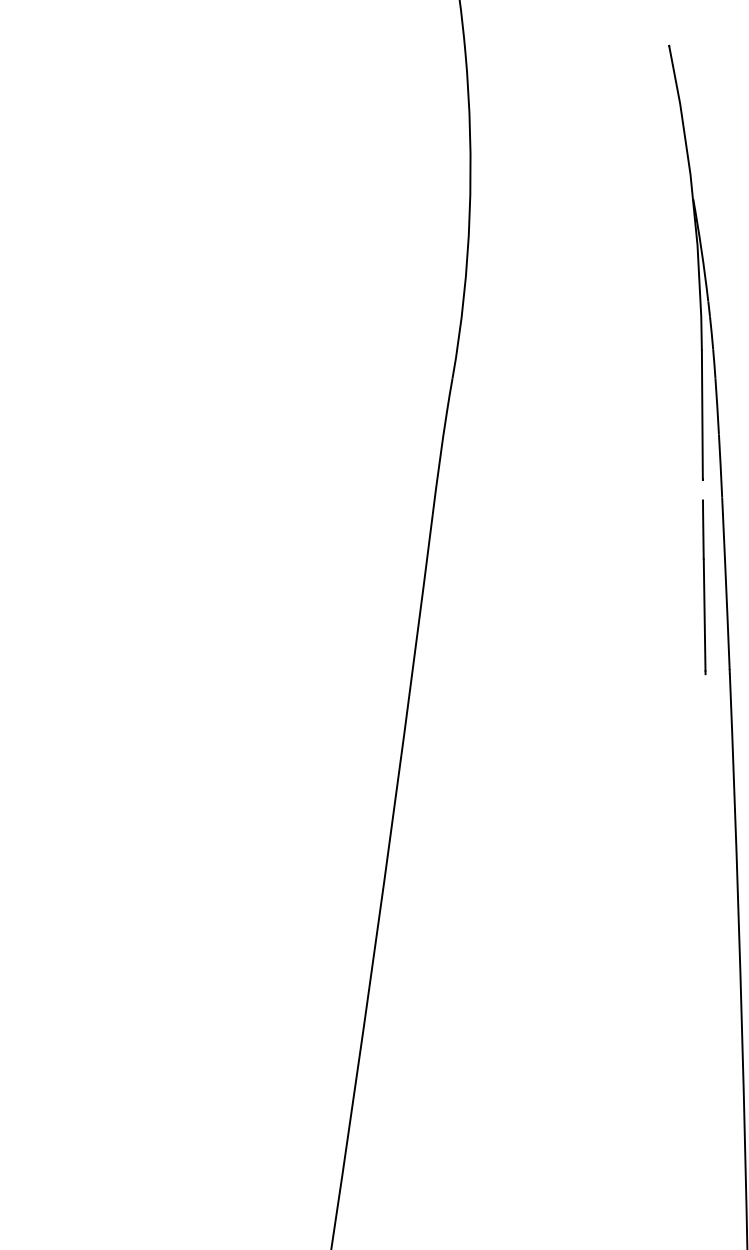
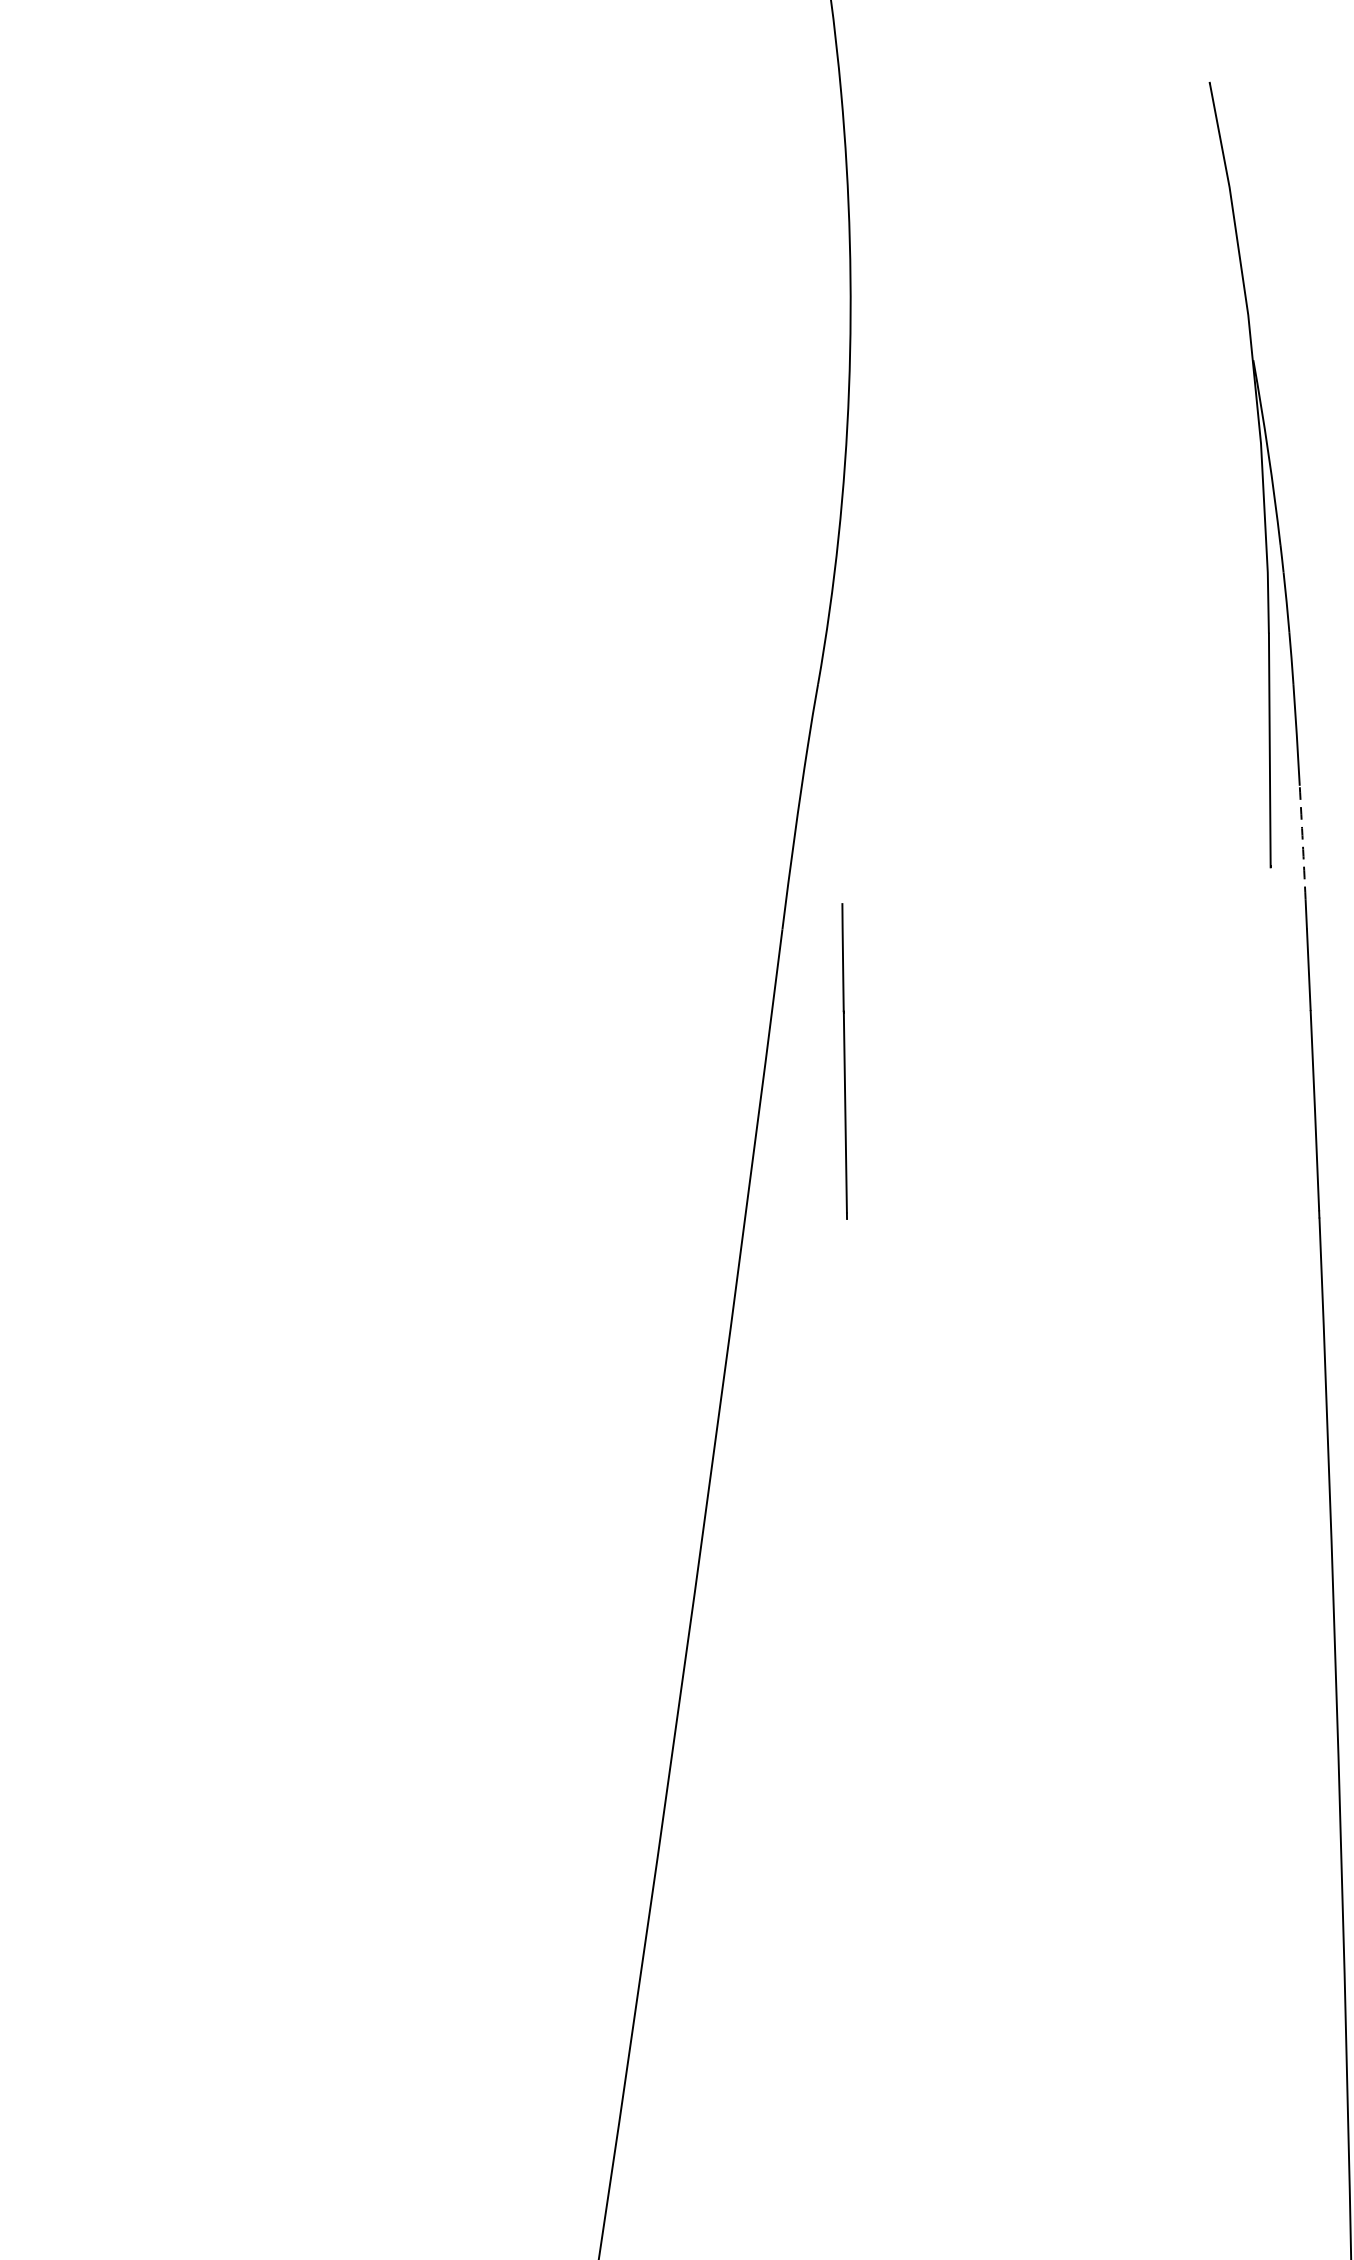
arc: (720, 465) -> (1302, 841), solid -> dashed
line: (704, 587) -> (845, 1062), moved

